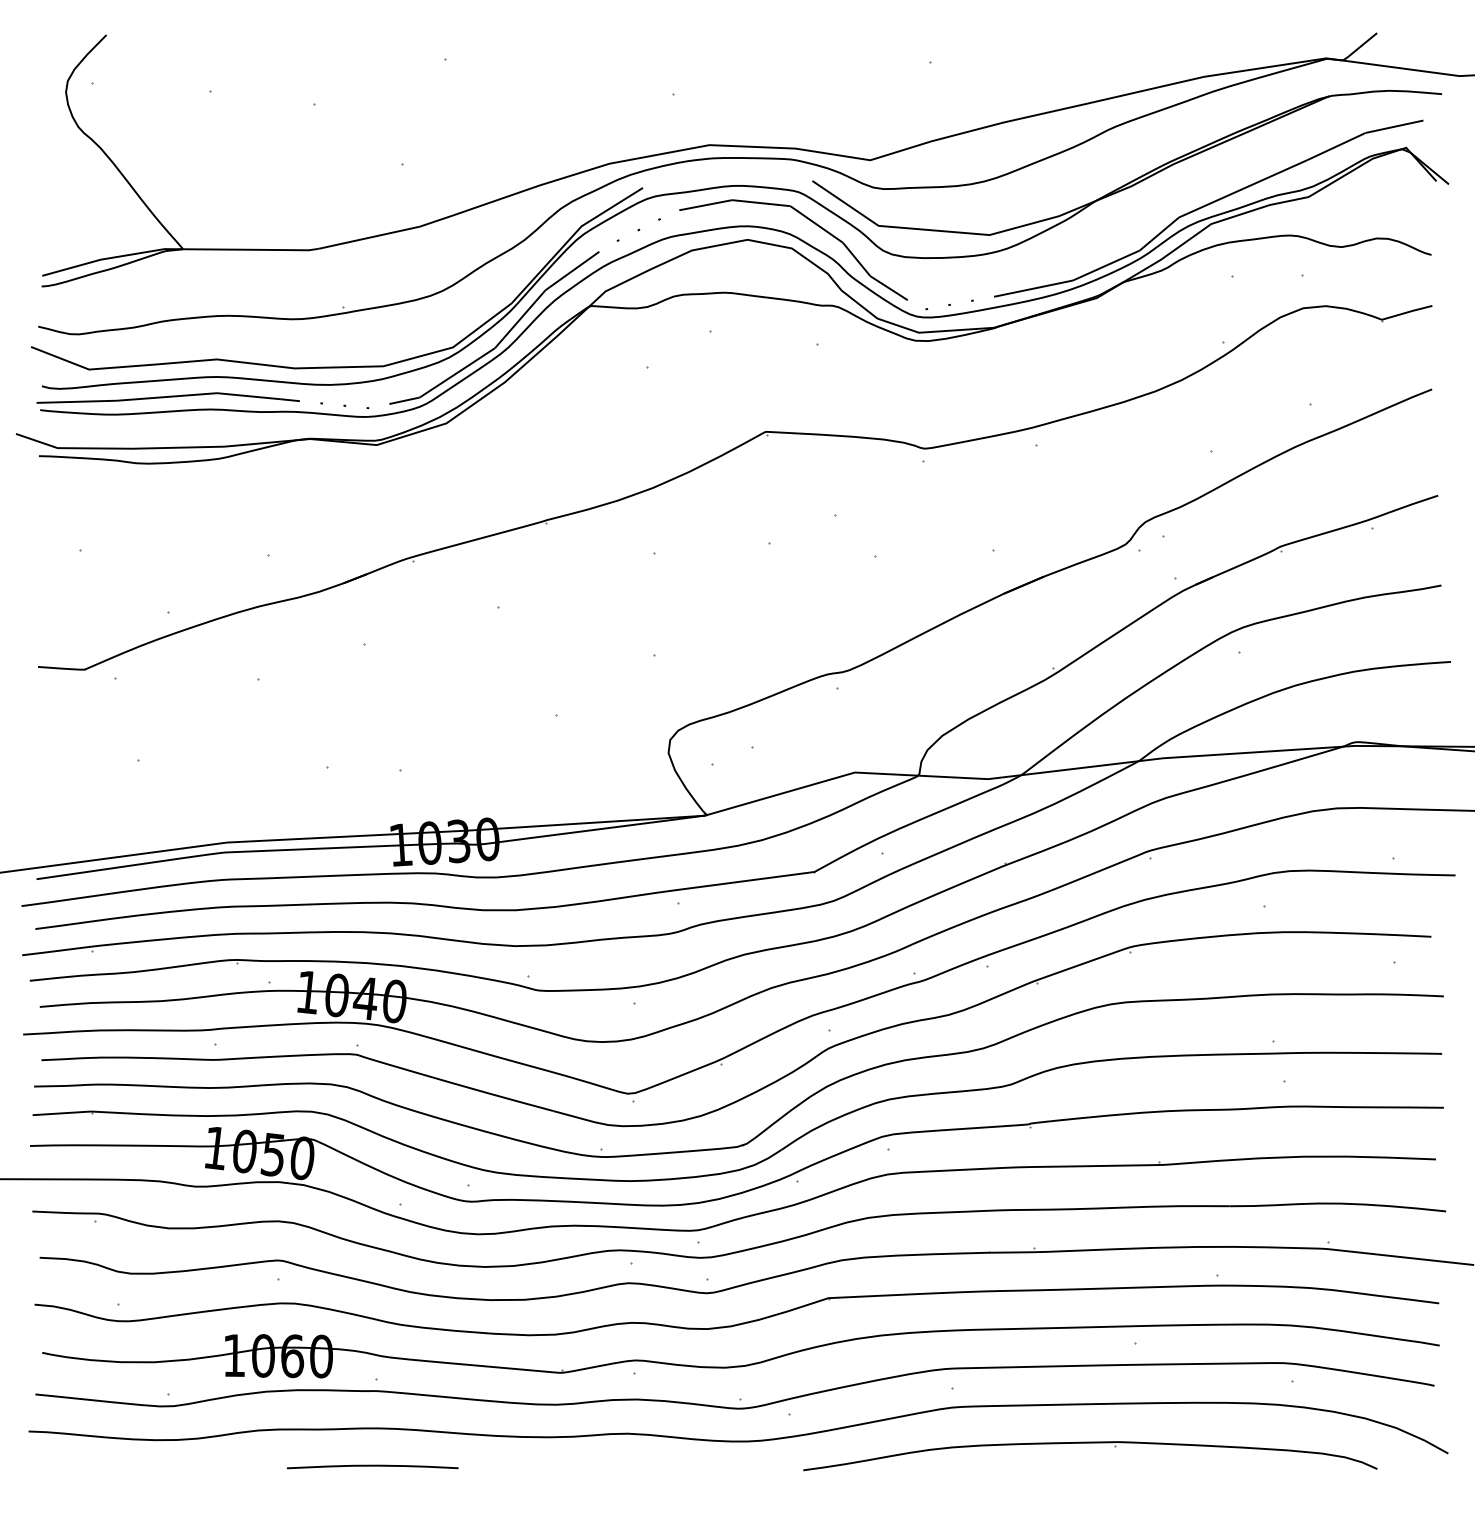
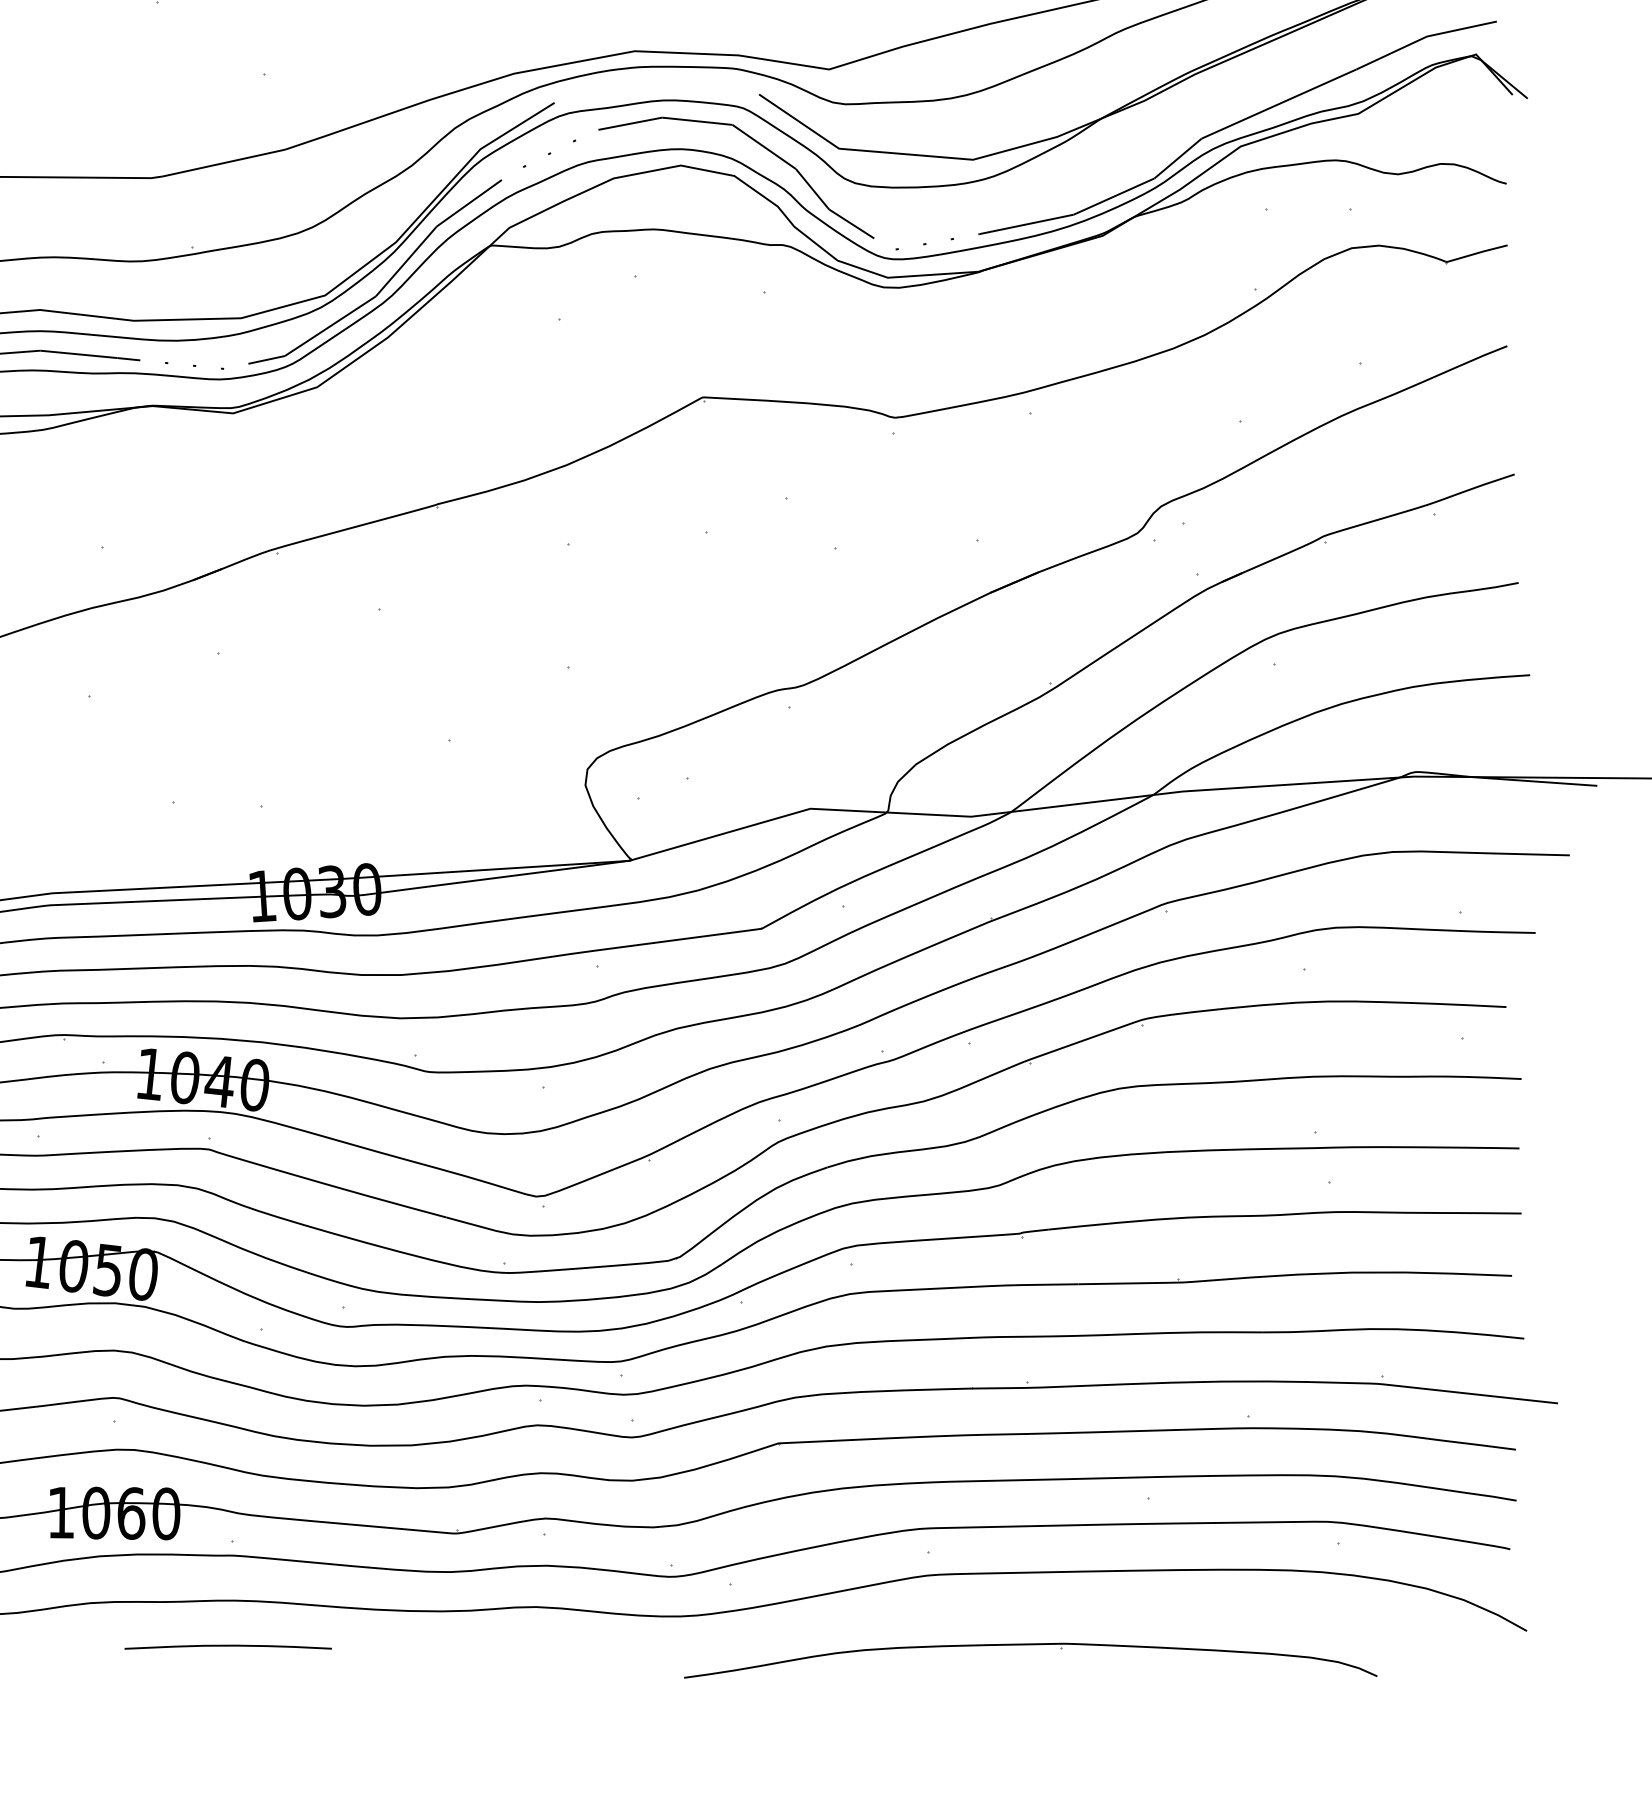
part: (1090, 1443) -> (1030, 1645), moved

